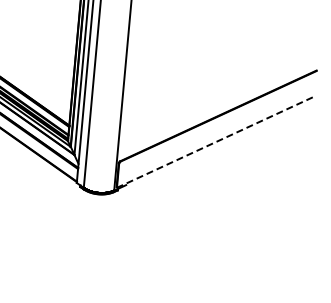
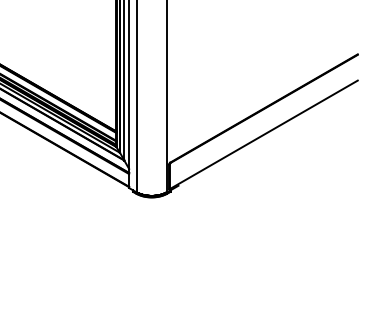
line: (215, 142) -> (263, 135), dashed -> solid

